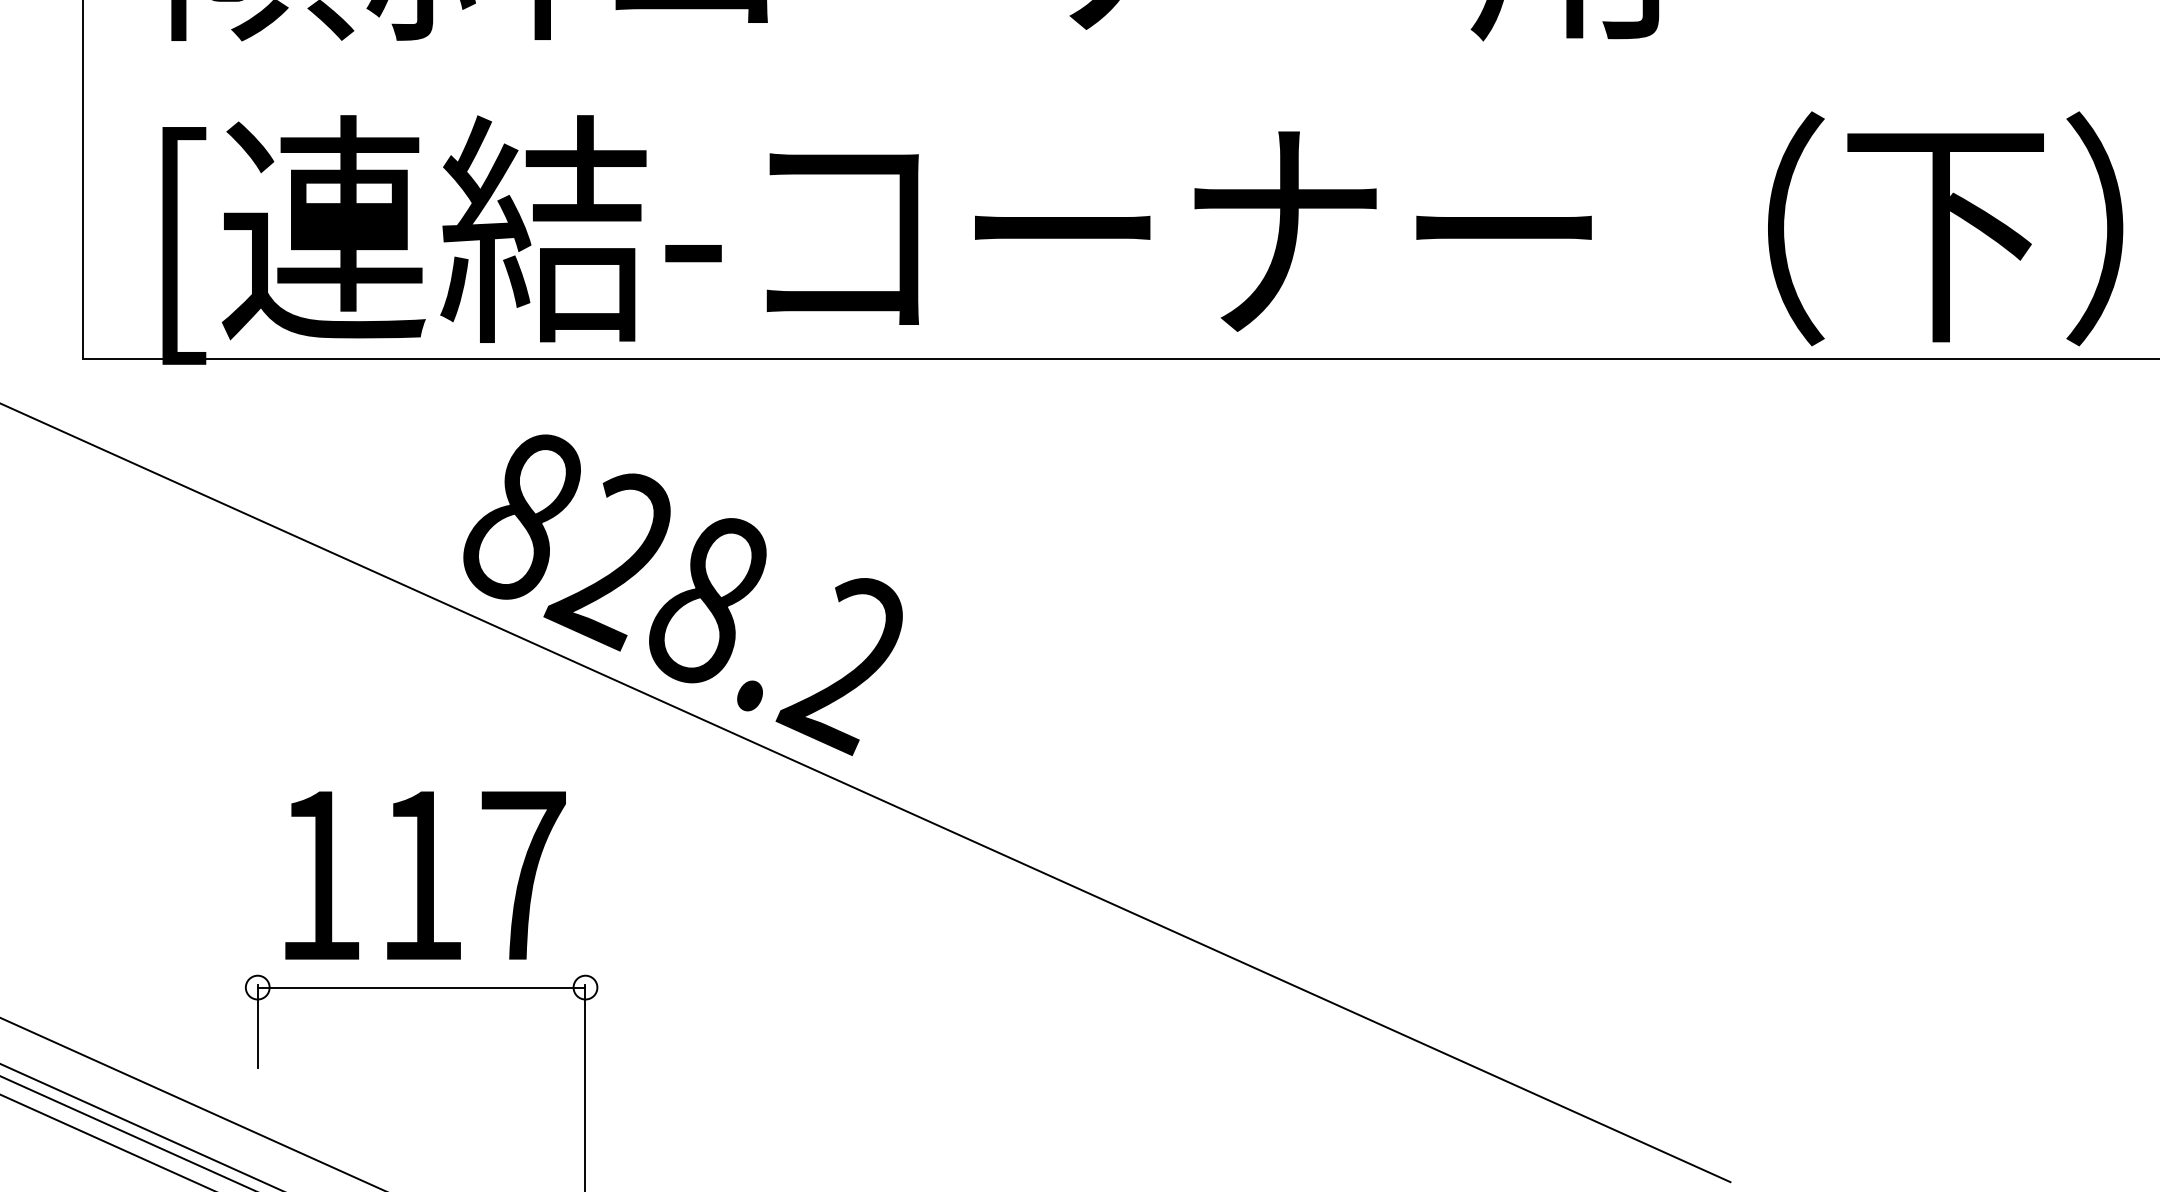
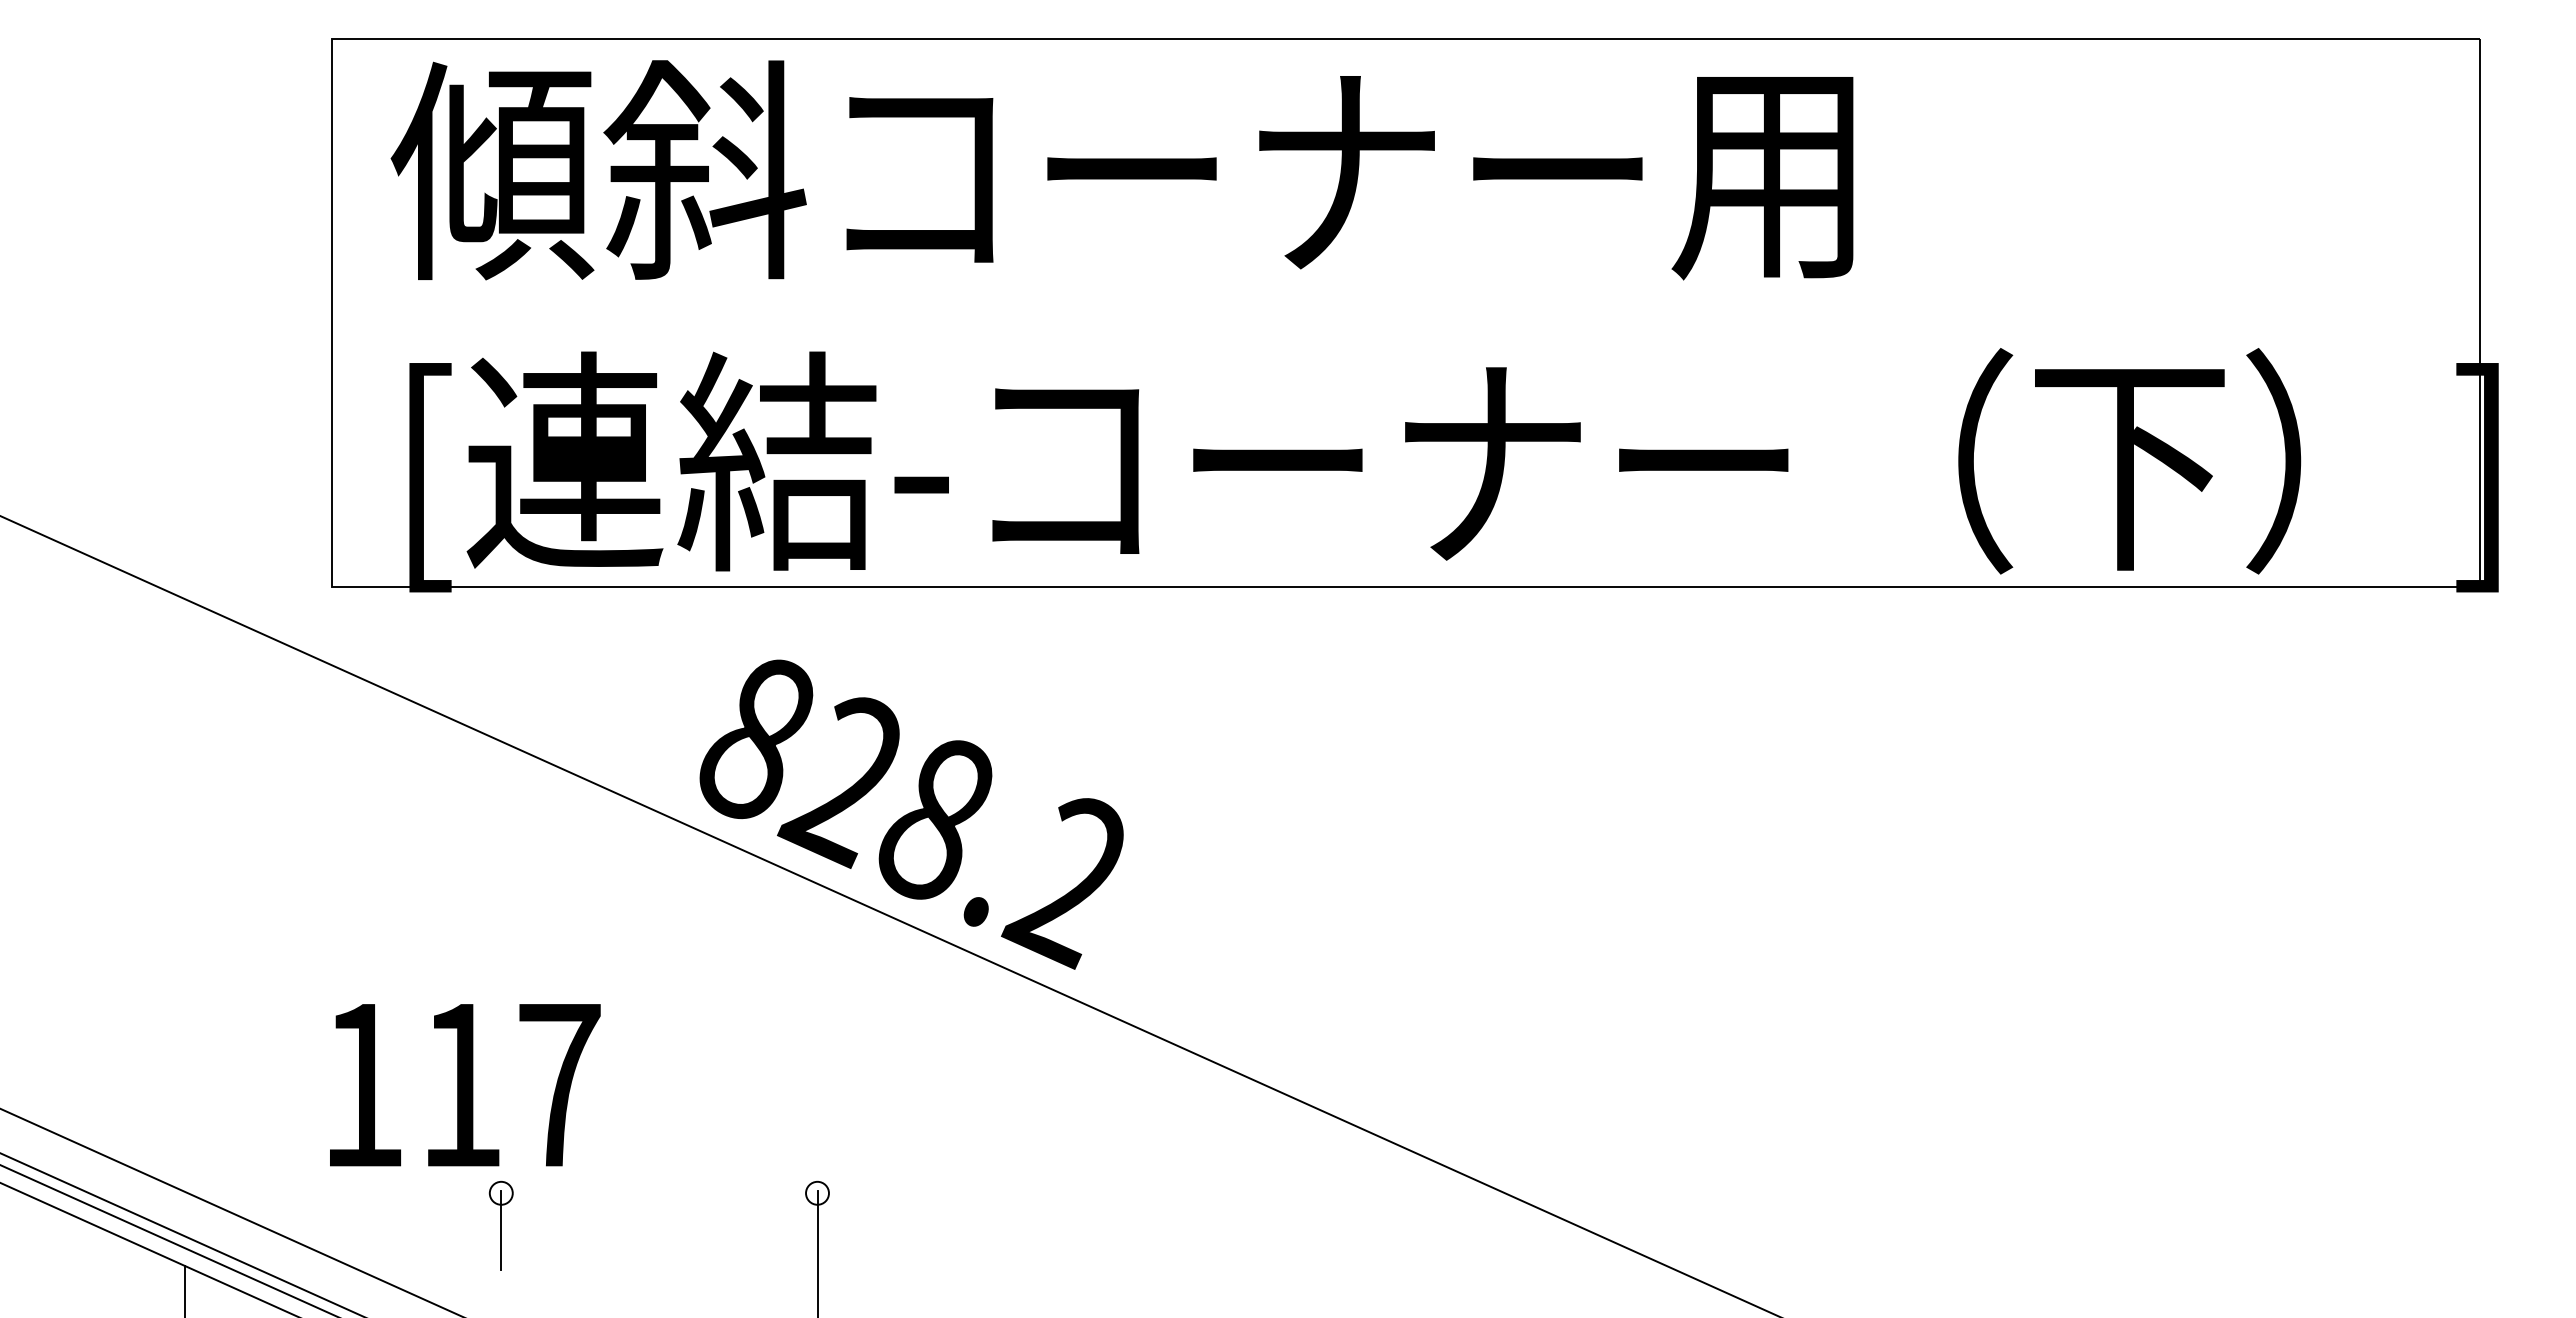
text: (425, 875) -> (465, 1085), moved
line: (421, 987) -> (659, 1193), removed

